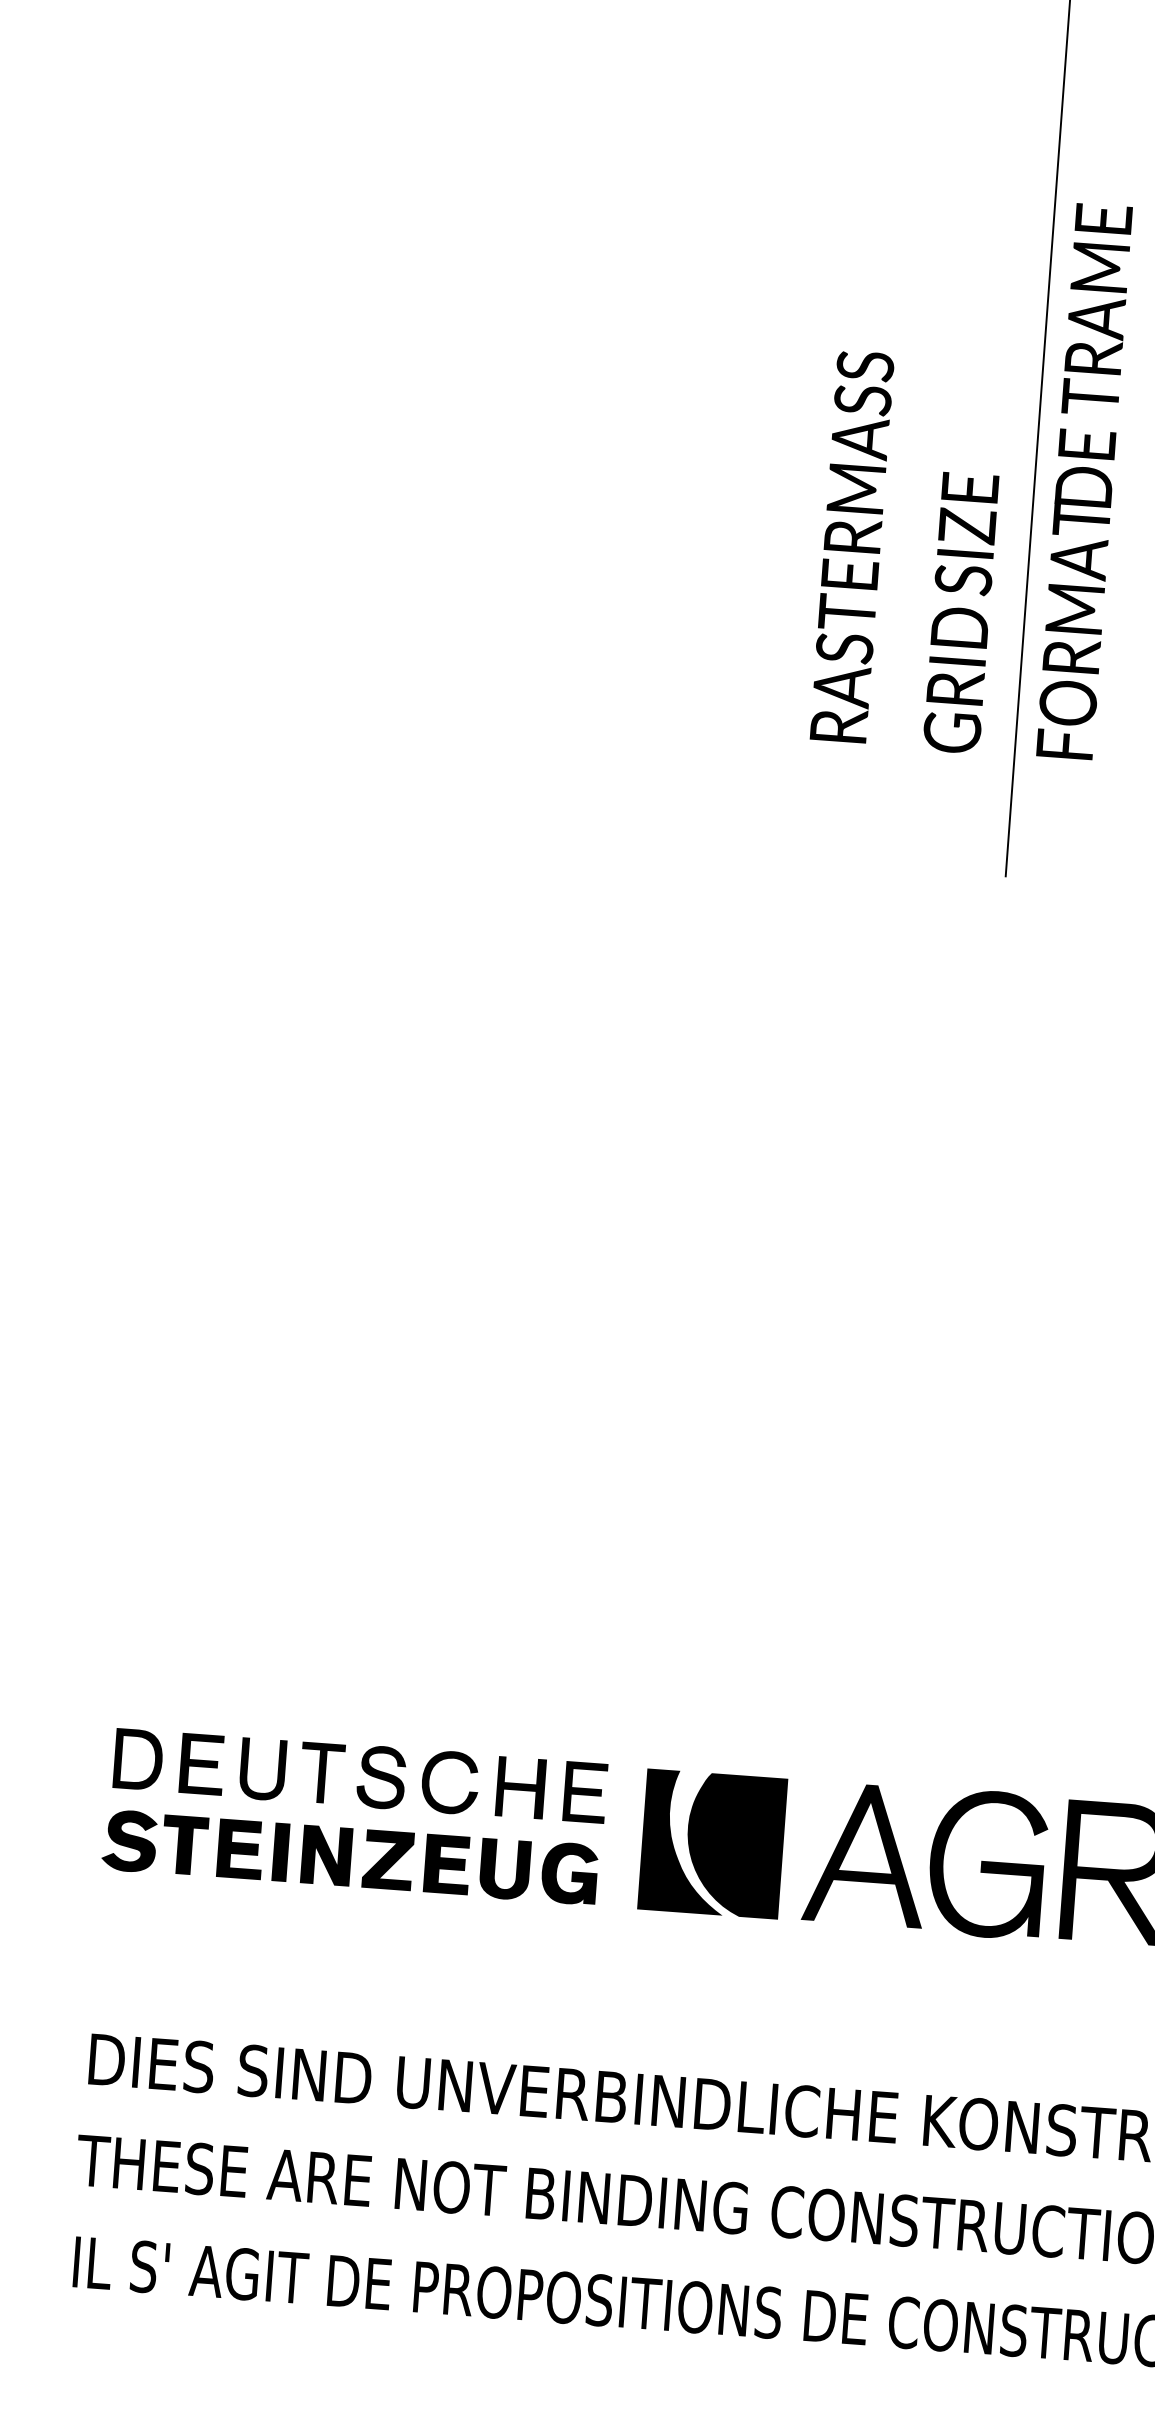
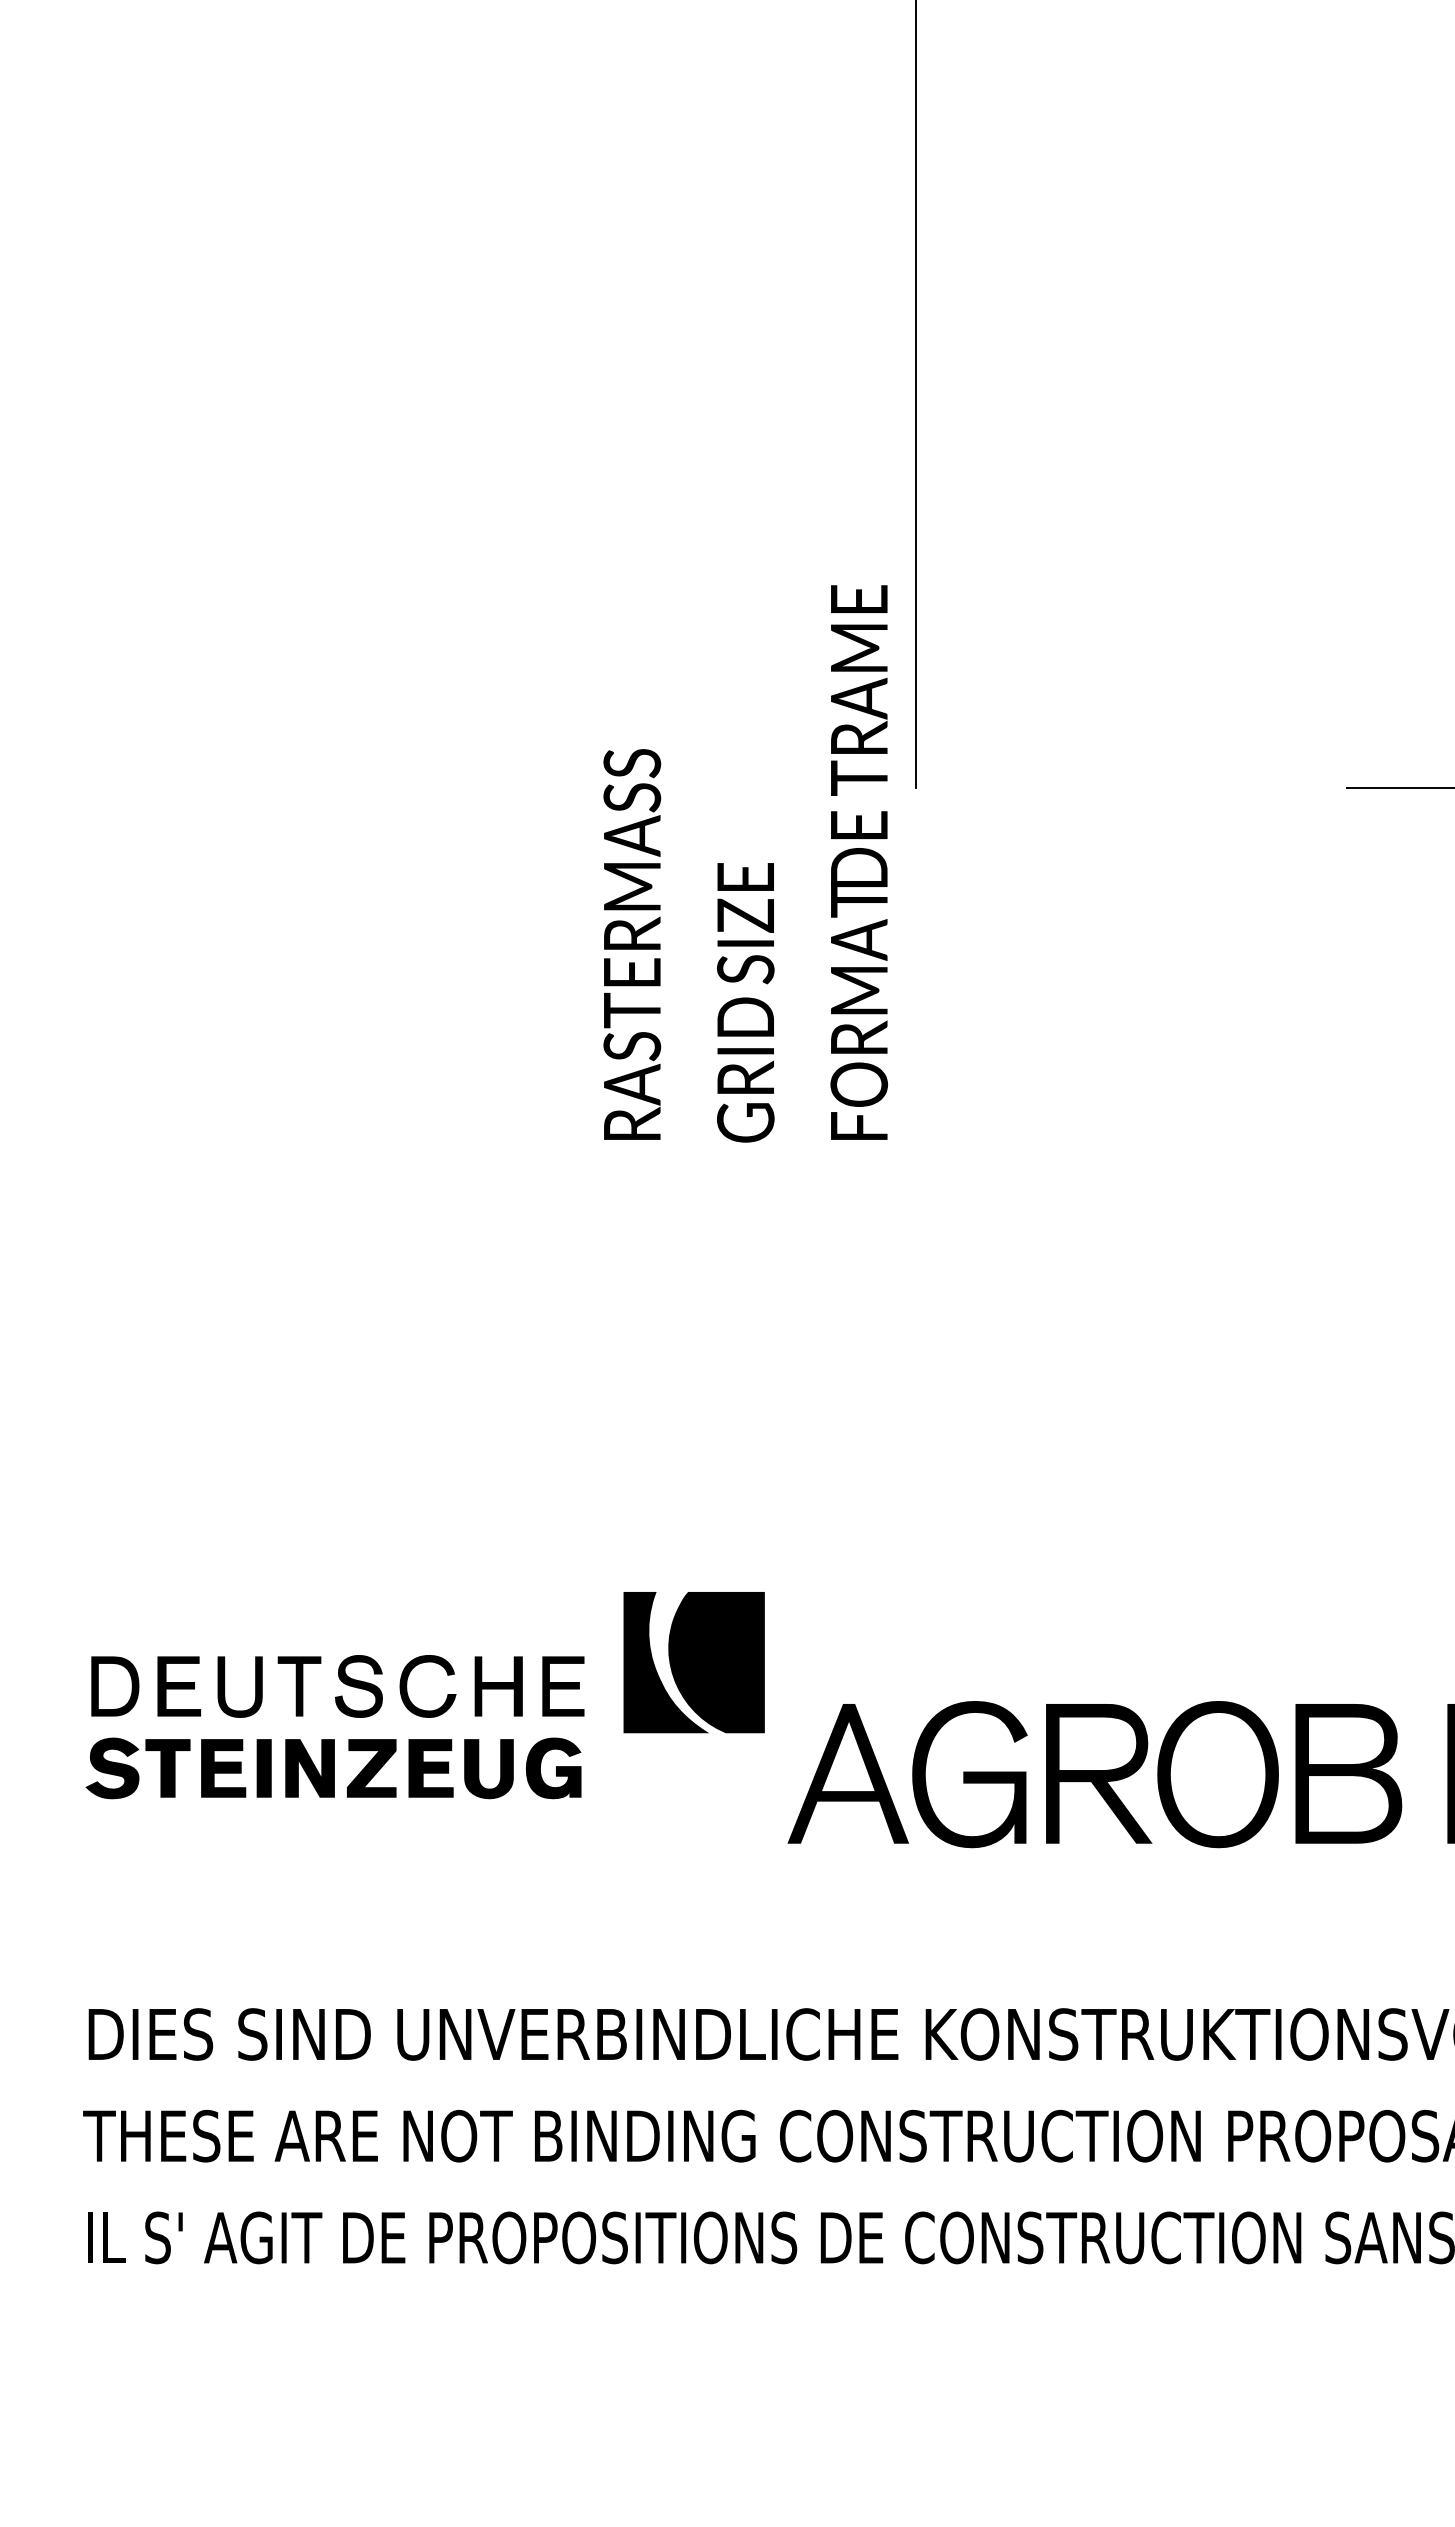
text: (971, 474) -> (745, 863), moved
part: (353, 1828) -> (334, 1739), moved
part: (712, 1843) -> (693, 1662), moved

